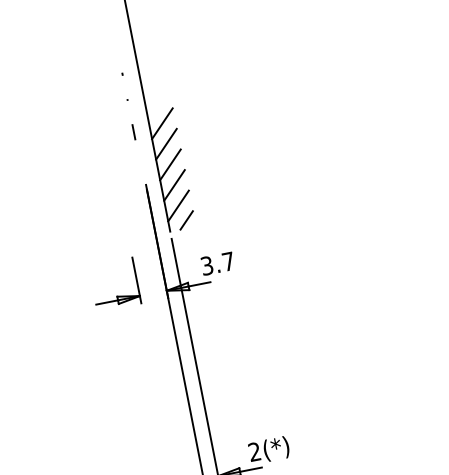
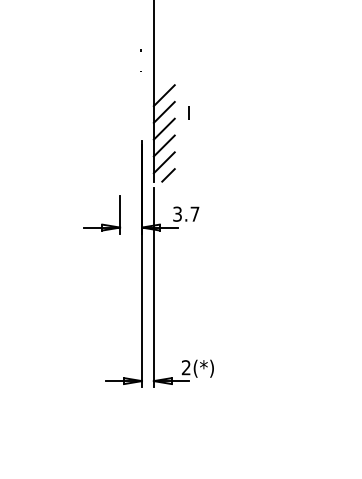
line: (133, 131) -> (188, 112), moved

